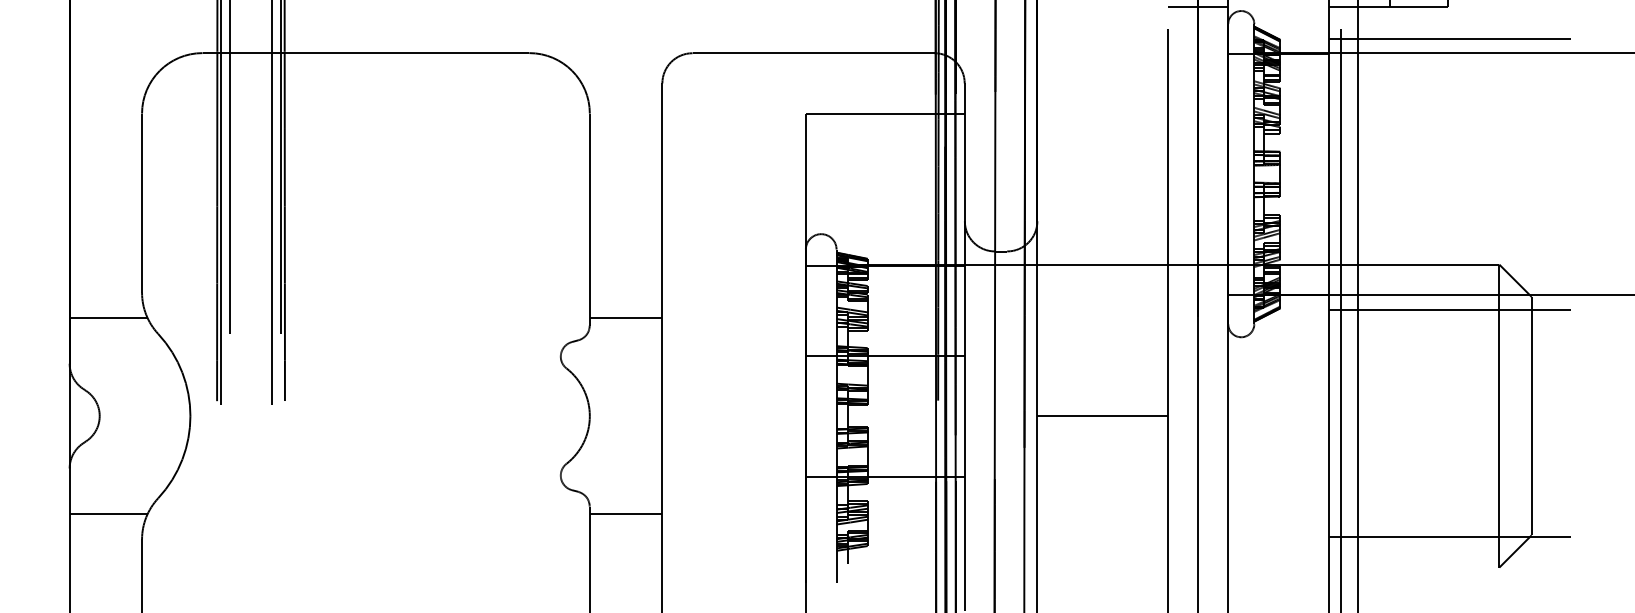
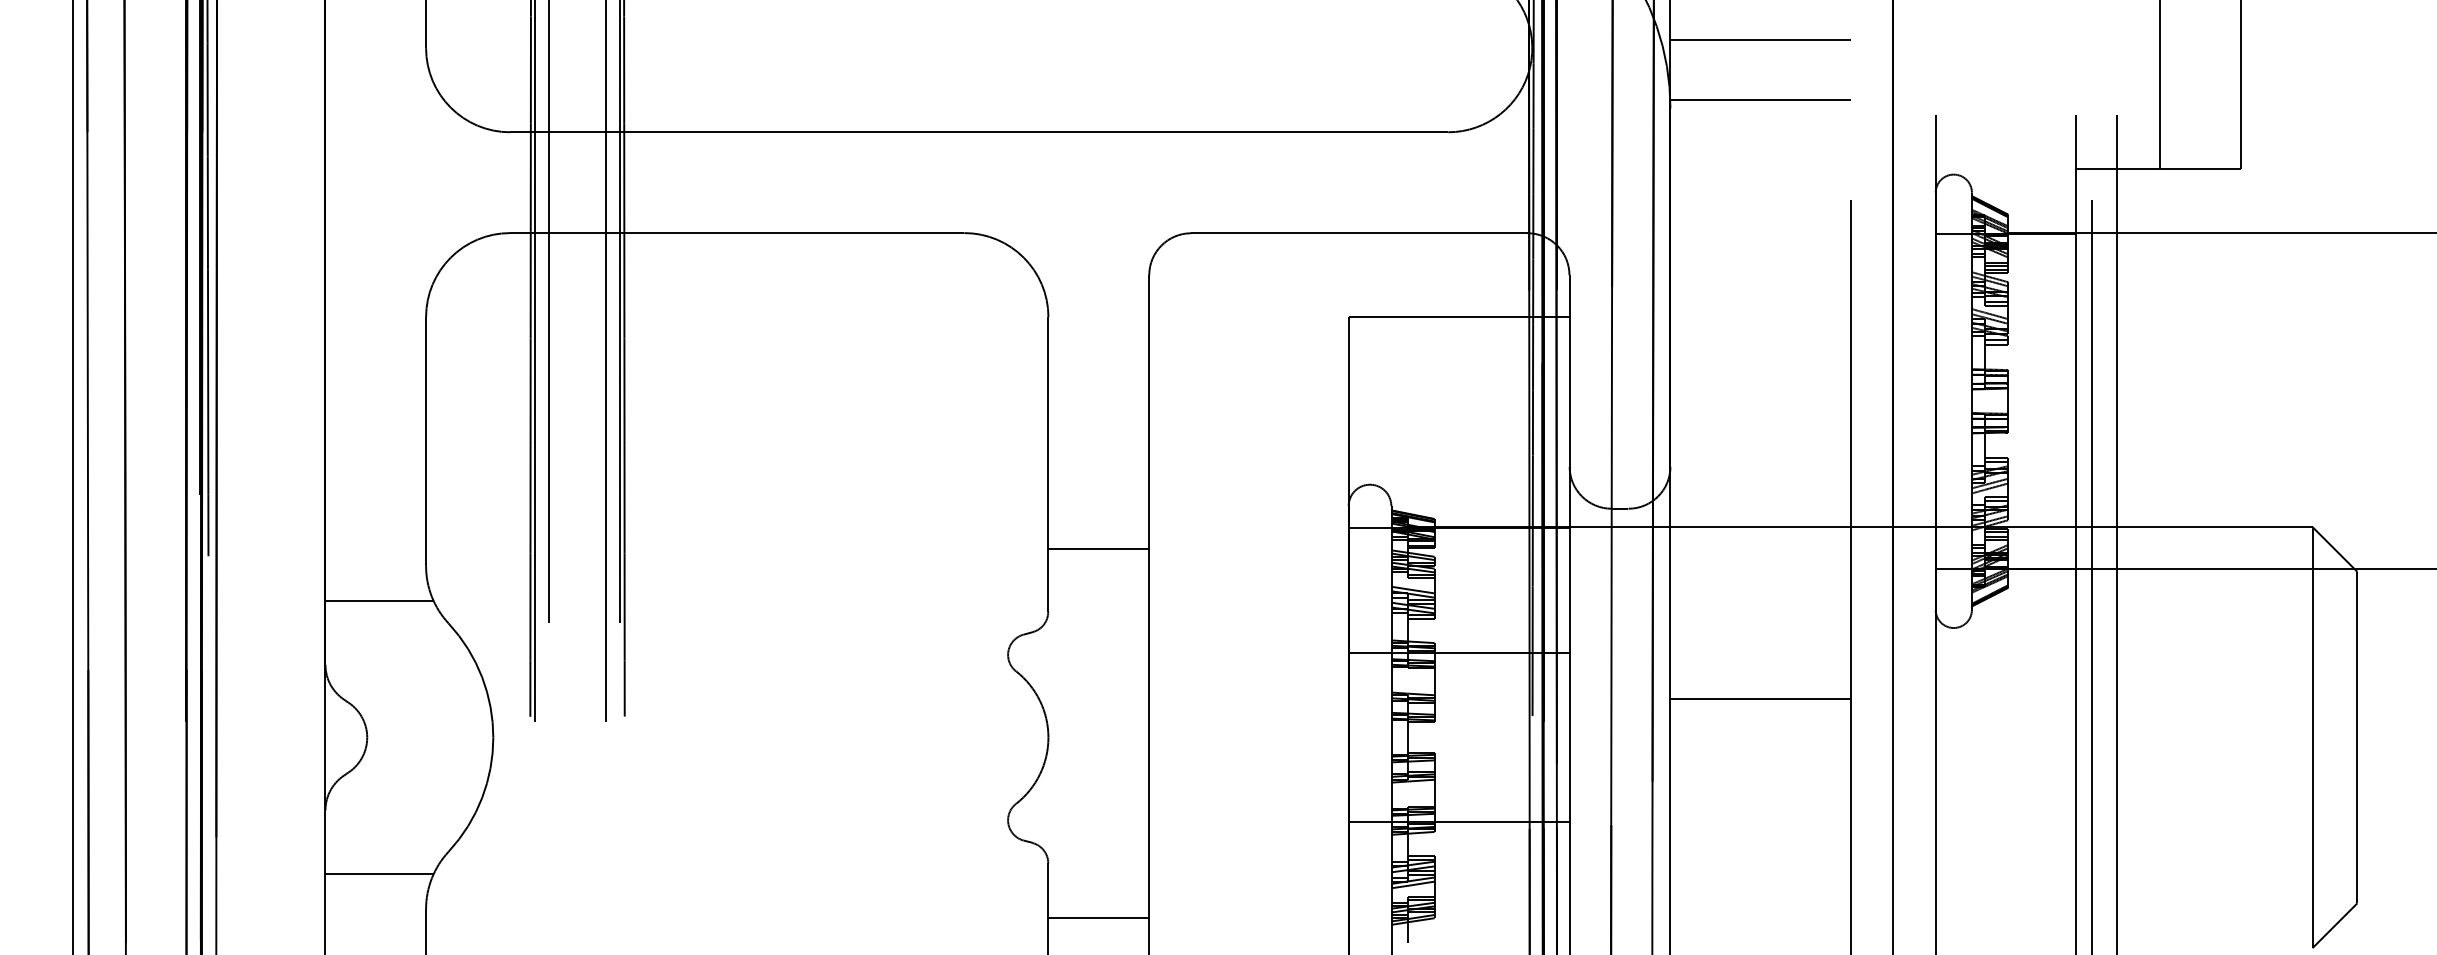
line: (1197, 6) -> (1893, 168), removed
line: (1450, 38) -> (2244, 212), removed
line: (1450, 309) -> (2244, 589), removed
line: (625, 317) -> (1098, 548), moved
line: (1102, 416) -> (1760, 698), moved
line: (625, 514) -> (1098, 918), moved
line: (1450, 536) -> (2244, 905), removed

